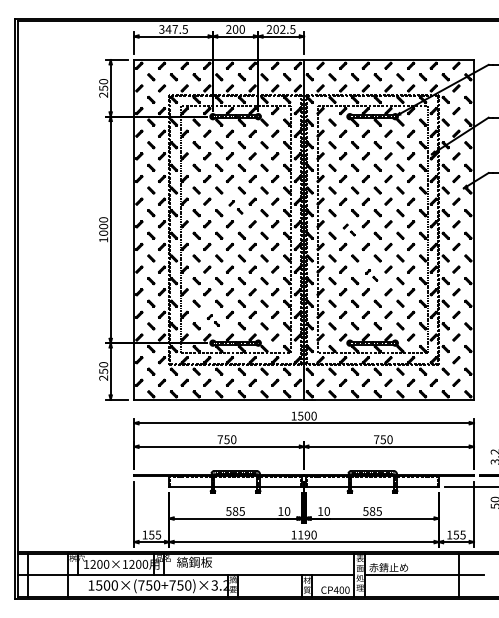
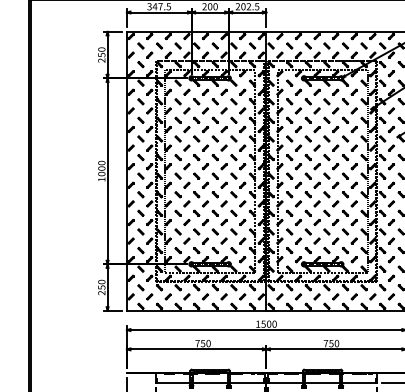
part: (235, 207) -> (210, 152), size x1.43
part: (349, 229) -> (303, 170), size x1.67
part: (371, 275) -> (321, 208), size x1.67
part: (213, 320) -> (191, 245), size x1.67

